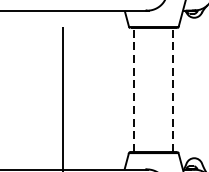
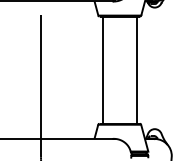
line: (133, 90) -> (102, 70), dashed -> solid
line: (173, 90) -> (136, 70), dashed -> solid

